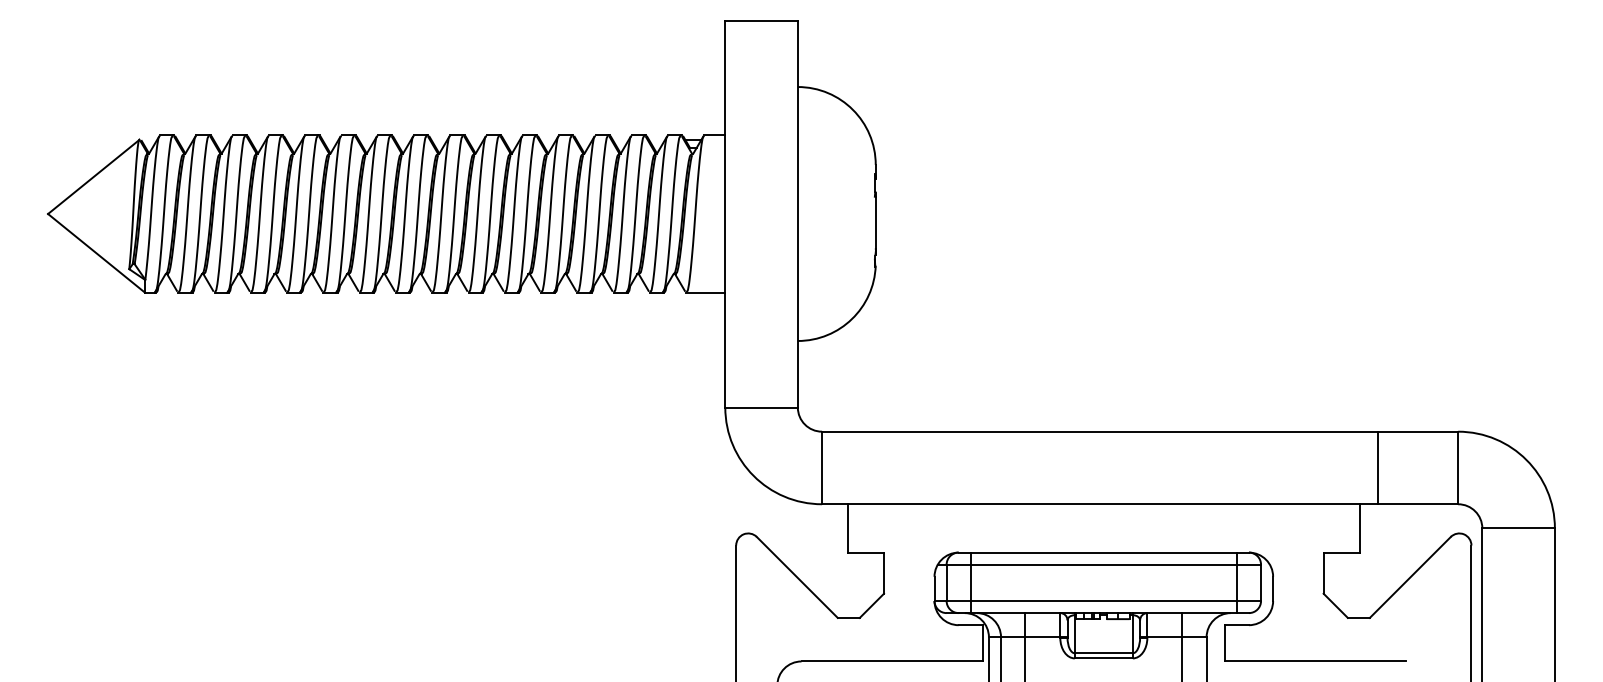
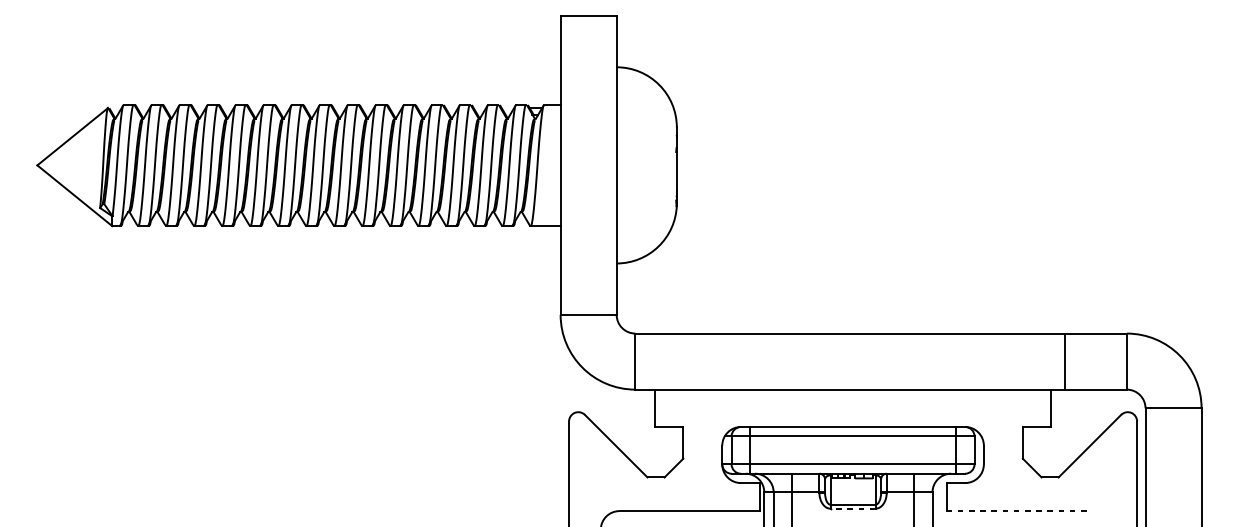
line: (1103, 658) -> (852, 508), solid -> dashed
line: (1315, 661) -> (1016, 511), solid -> dashed

